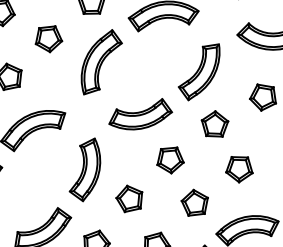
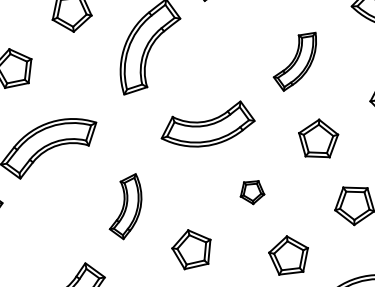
part: (198, 72) -> (294, 62), size x0.7
part: (170, 160) -> (252, 192), size x0.6
part: (84, 169) -> (124, 206), size x0.7

